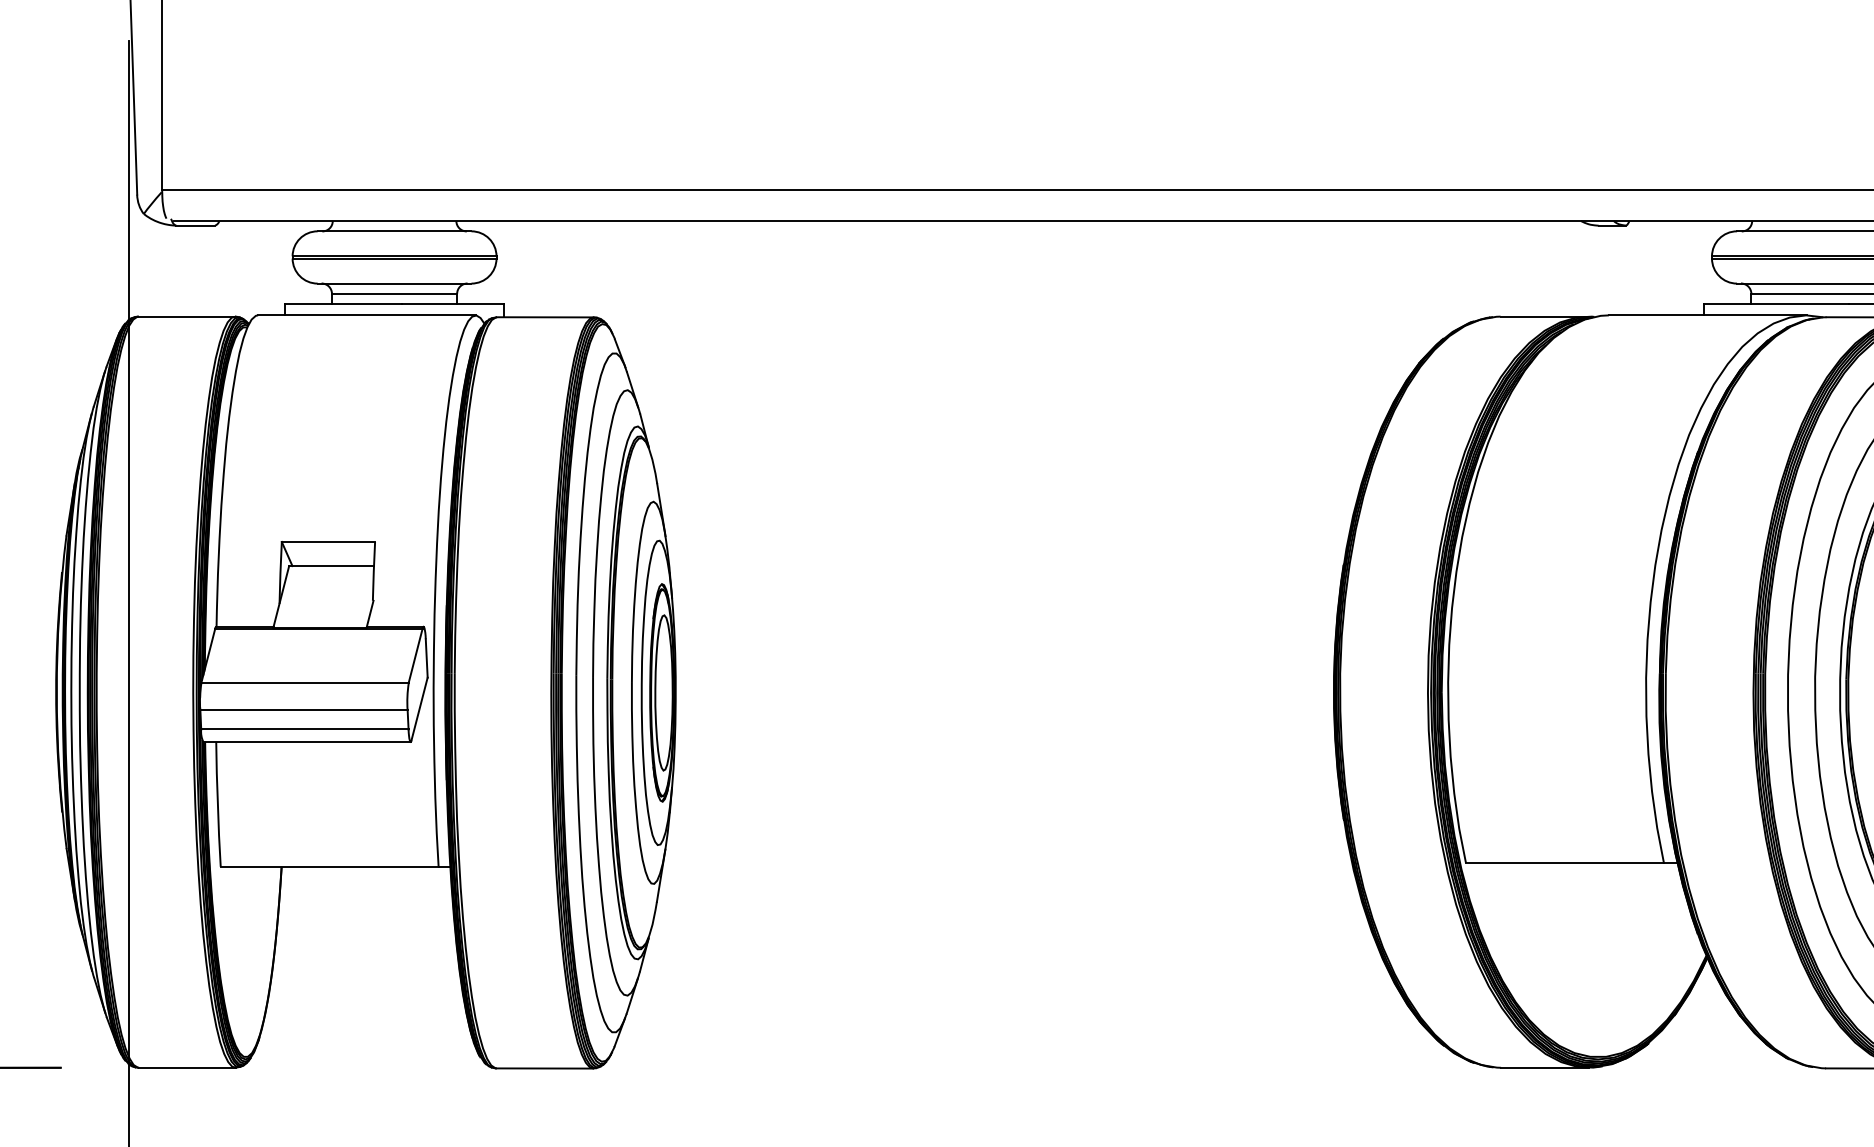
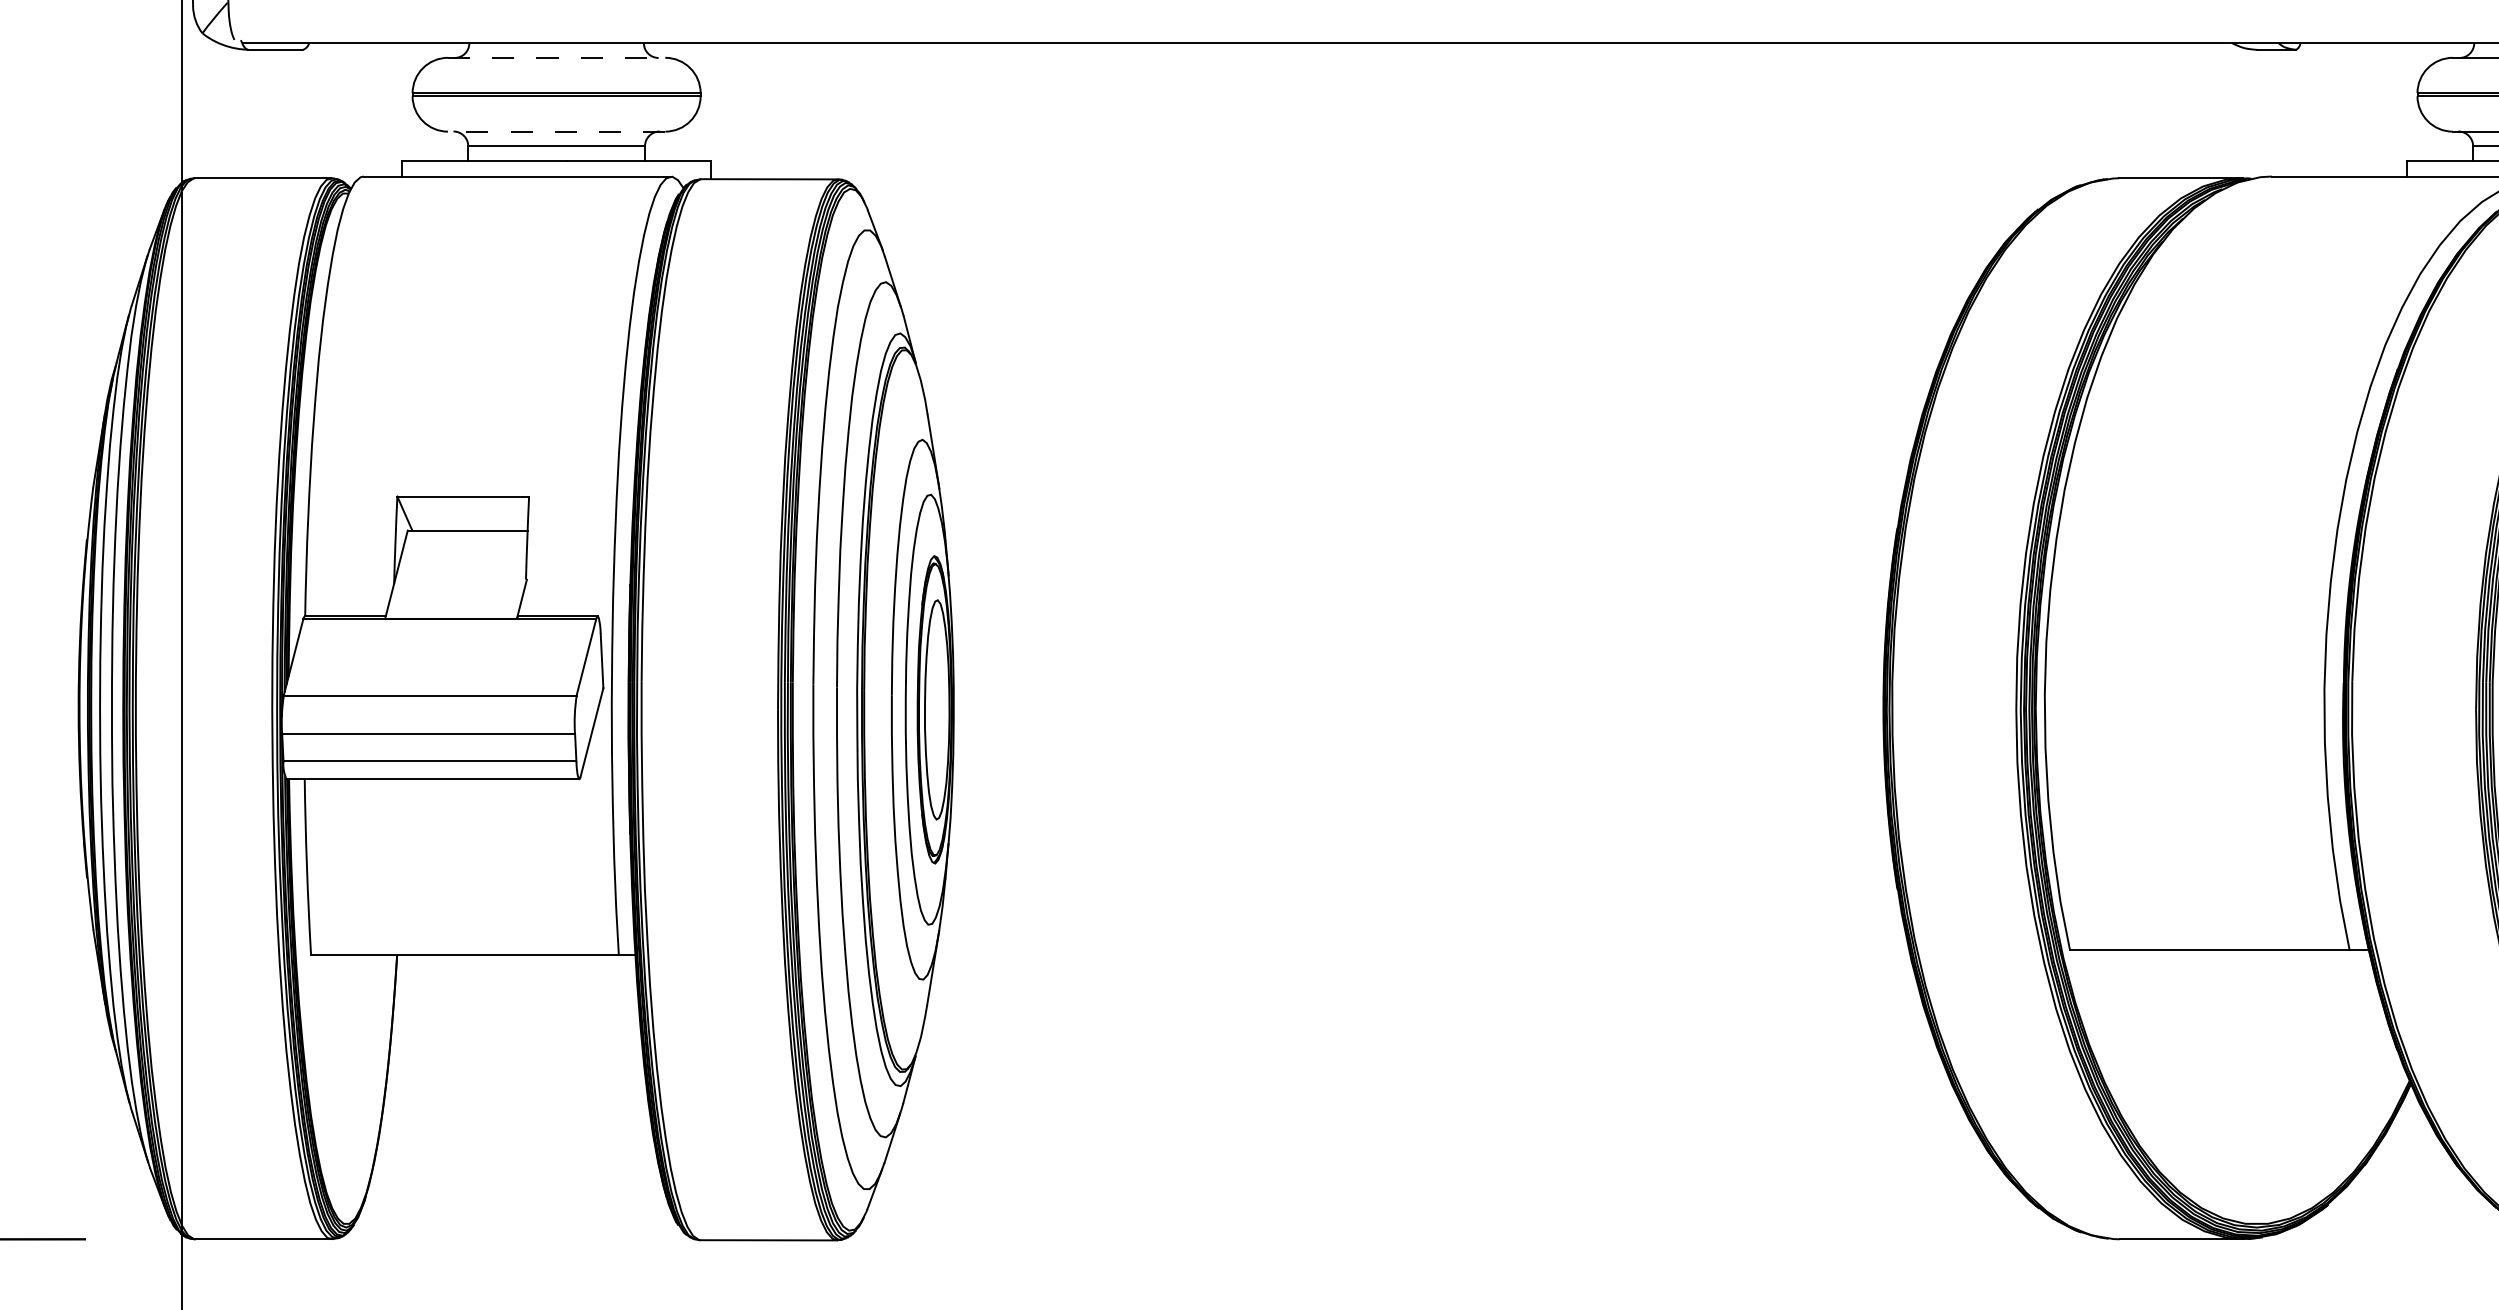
line: (394, 231) -> (556, 58), solid -> dashed
line: (394, 283) -> (556, 131), solid -> dashed

